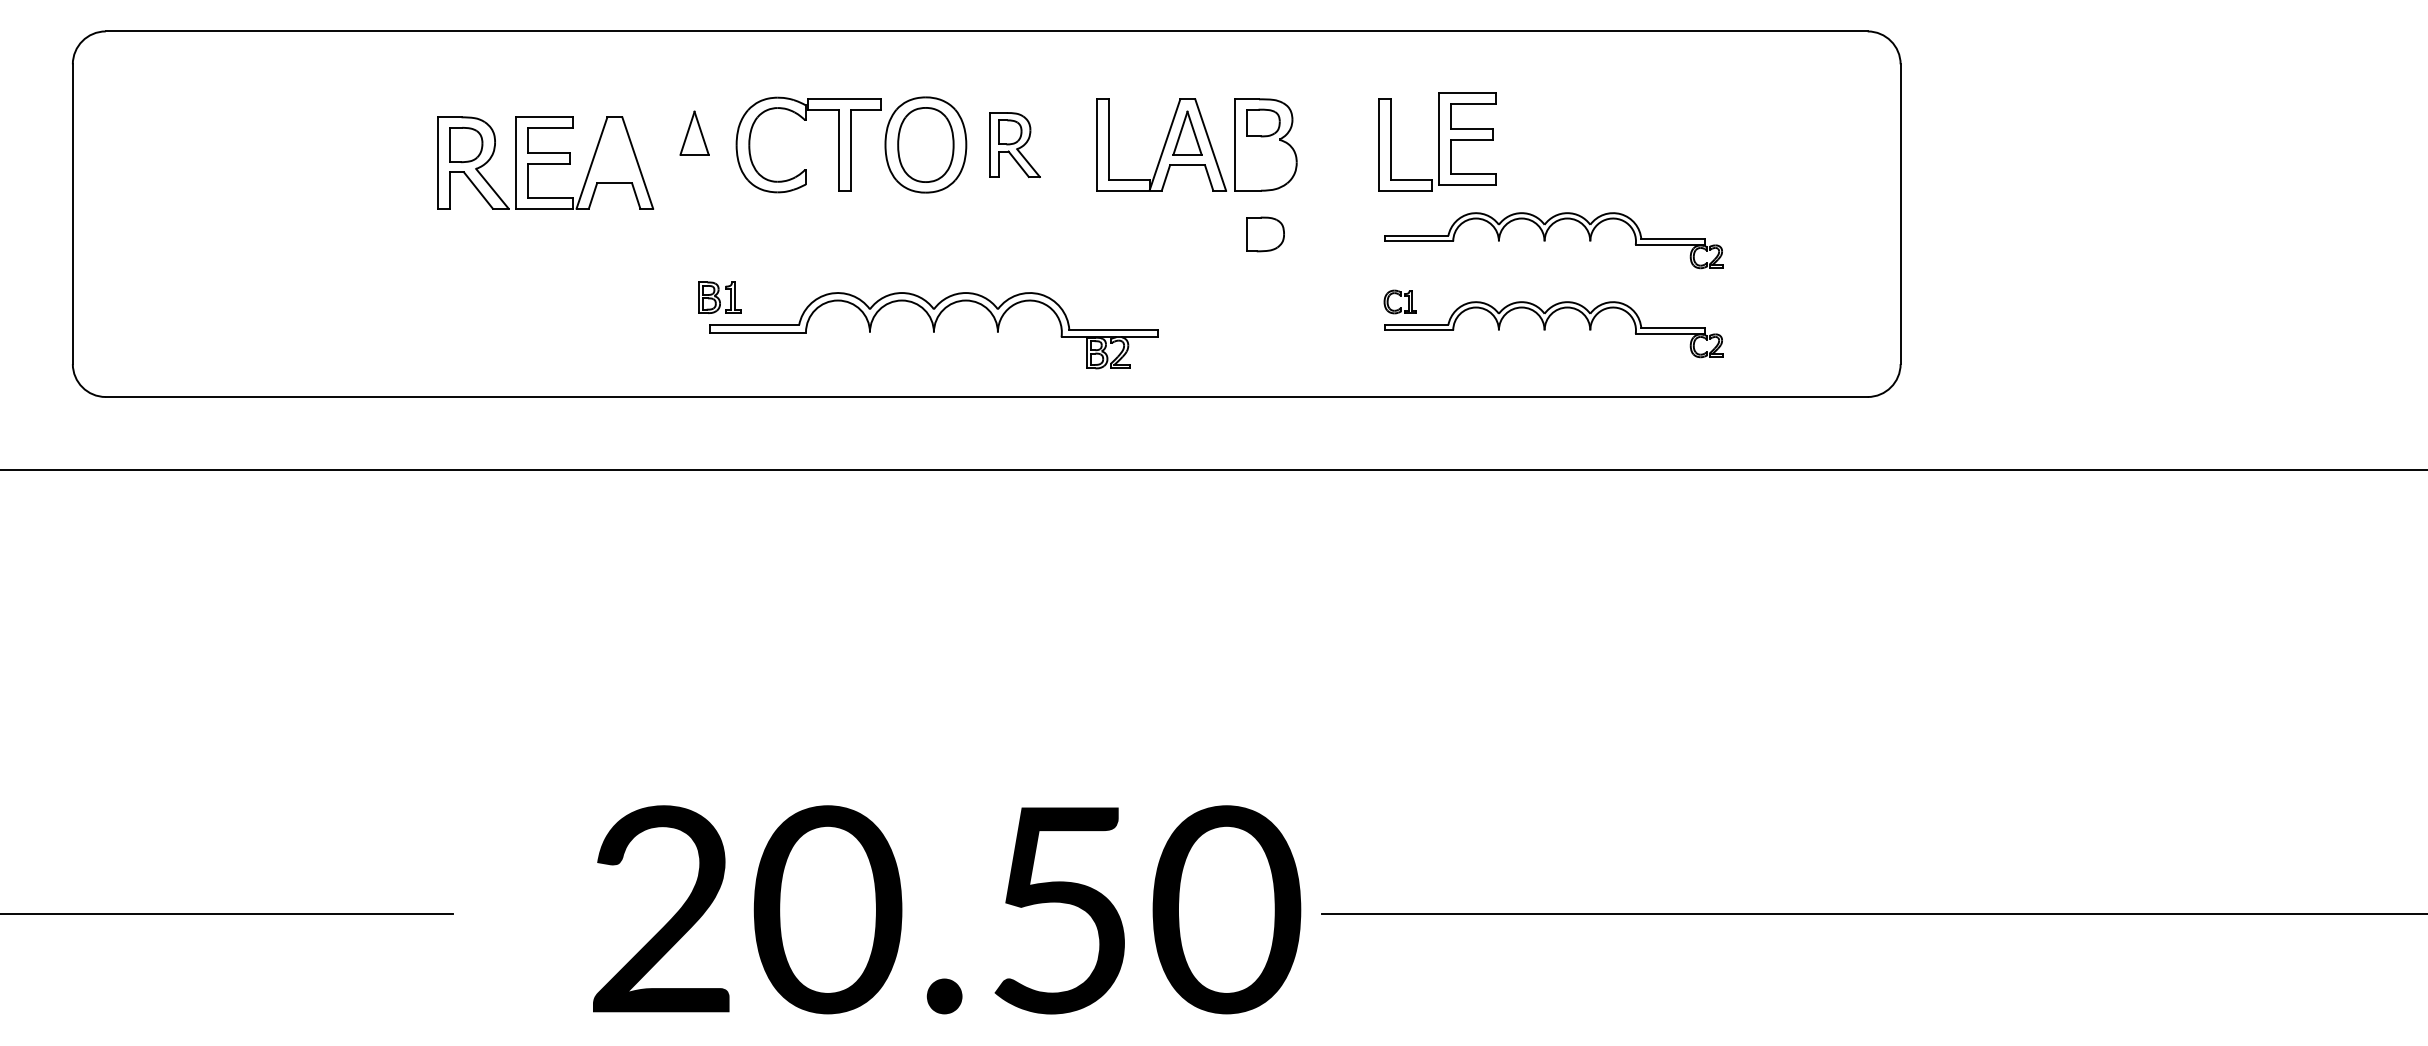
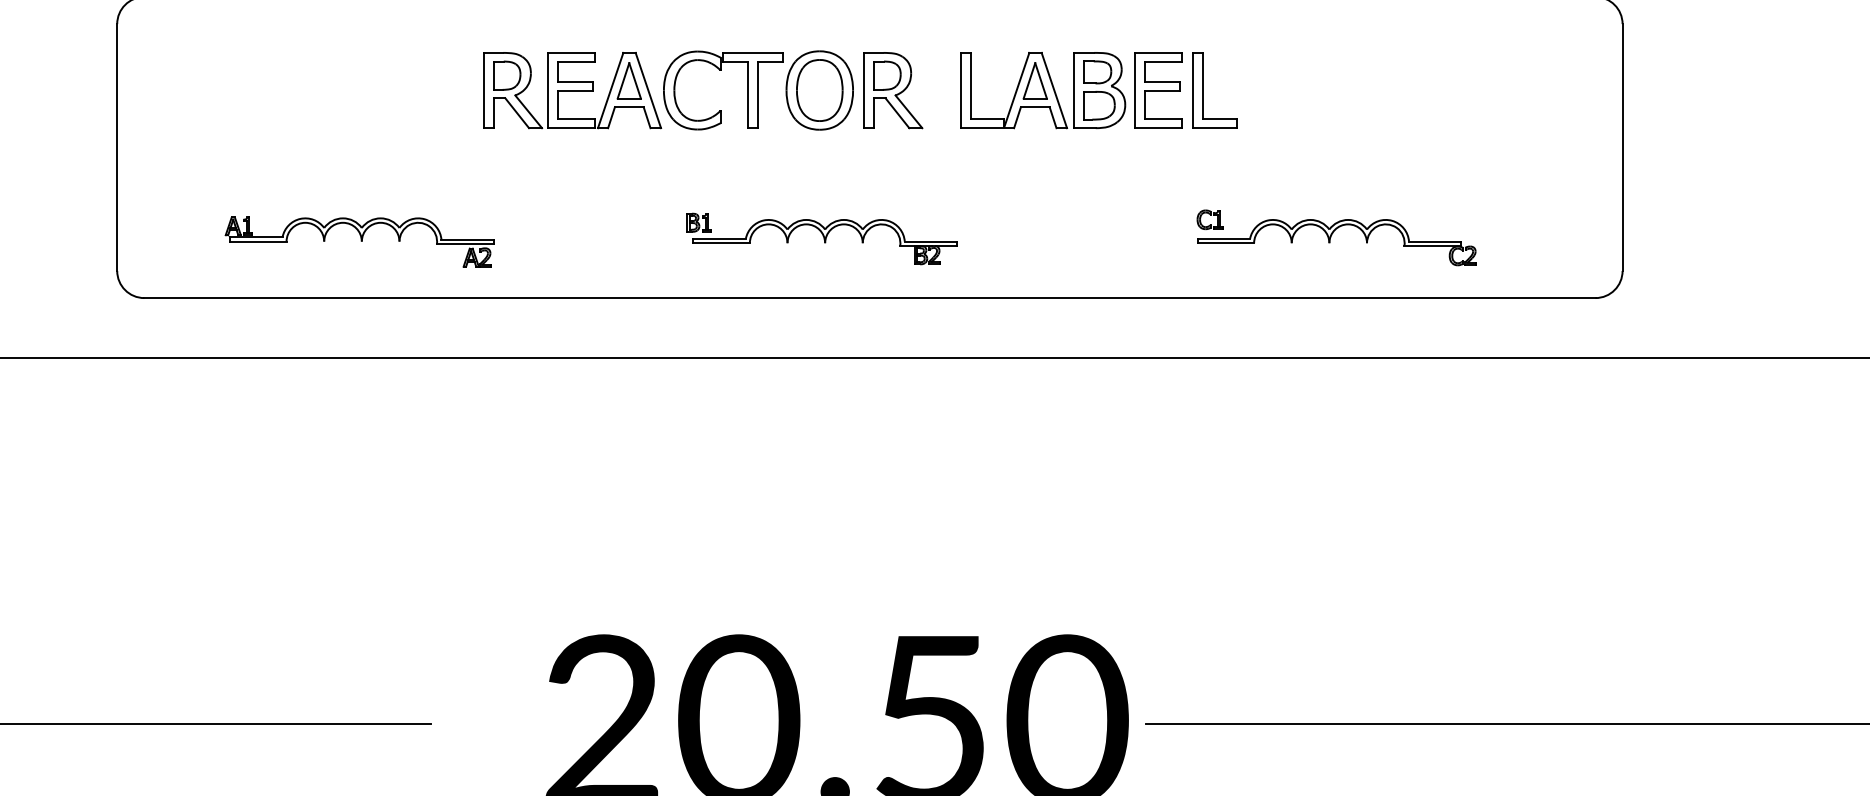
part: (1467, 138) -> (1158, 90), moved
part: (1015, 144) -> (893, 90), size x1.43
part: (545, 162) -> (572, 90), moved
part: (1265, 234) -> (1099, 105), moved
part: (1545, 240) -> (1330, 169), removed
part: (928, 324) -> (821, 238), size x0.71
part: (366, 328) -> (359, 241), added

